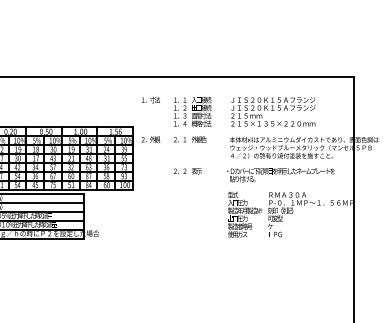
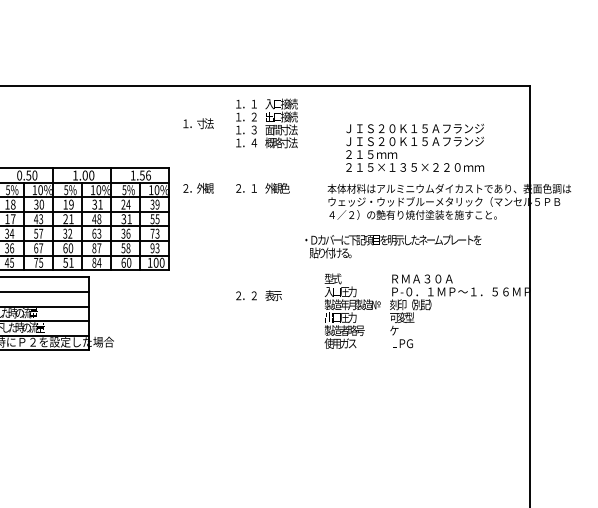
text: (192, 111) -> (266, 122), moved
text: (273, 111) -> (415, 147), moved
text: (187, 171) -> (258, 296), moved
text: (280, 175) -> (392, 247), moved

